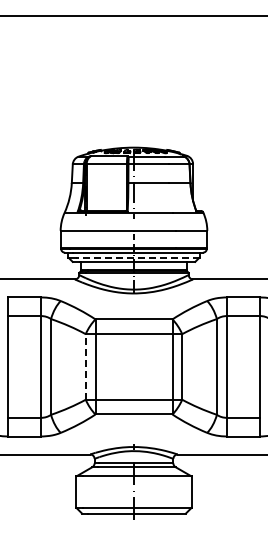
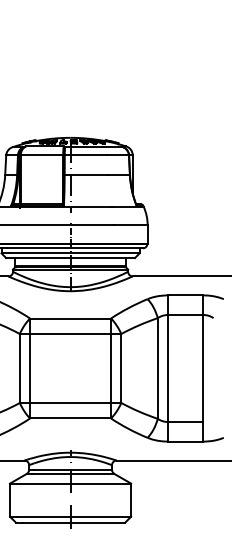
line: (137, 257) -> (74, 253), dashed -> solid
line: (85, 366) -> (19, 368), dashed -> solid

